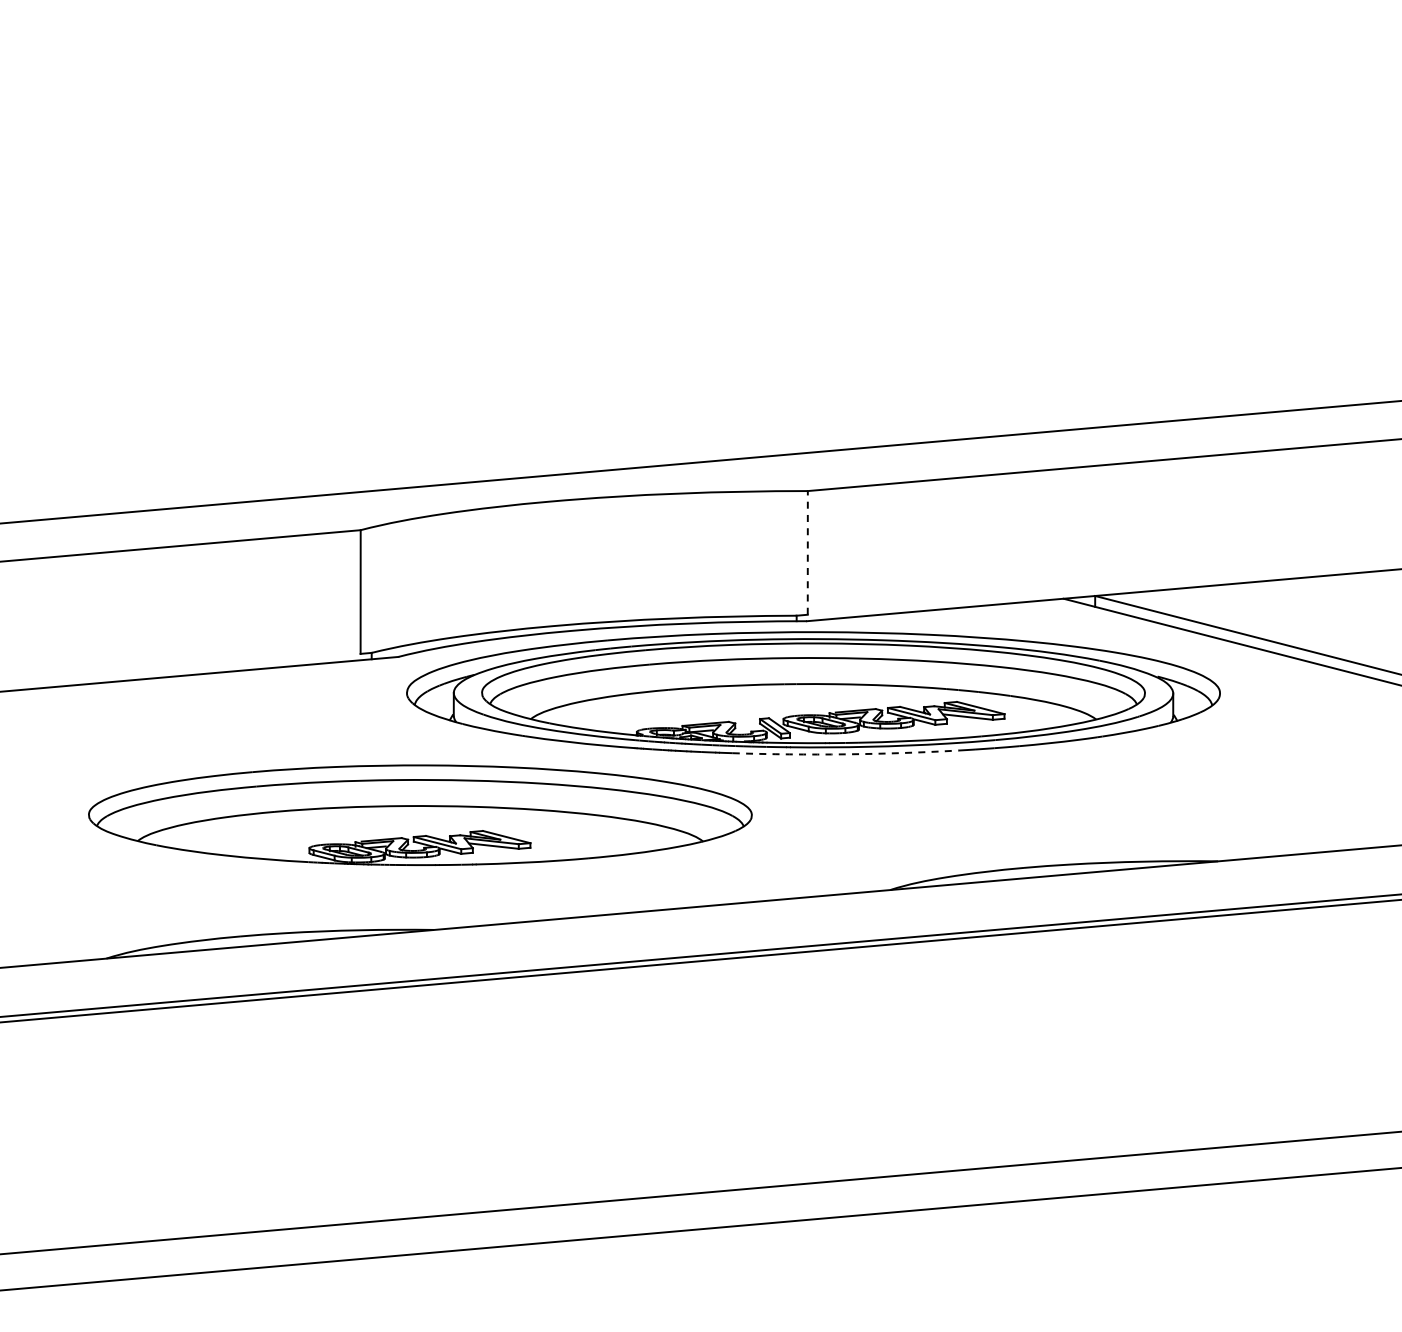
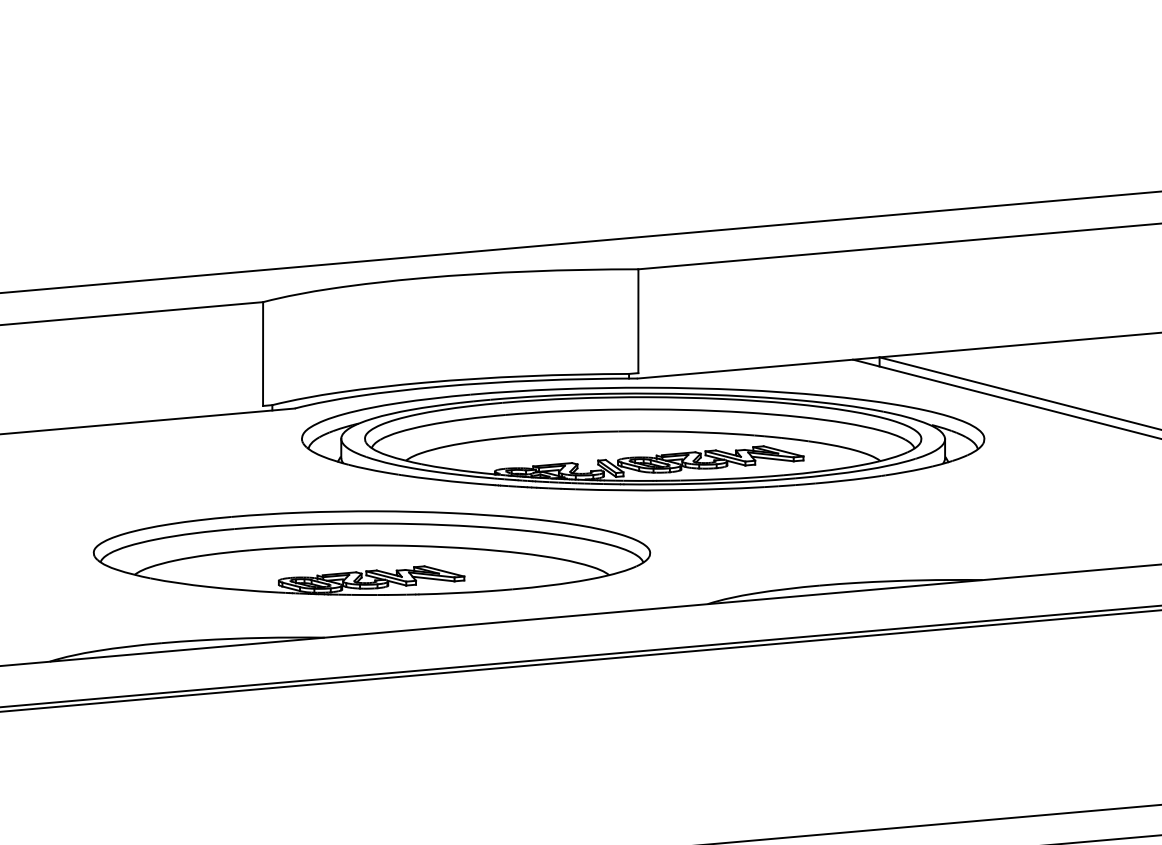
line: (807, 552) -> (638, 320), dashed -> solid
arc: (845, 754) -> (670, 490), dashed -> solid
part: (420, 814) -> (372, 552), moved

